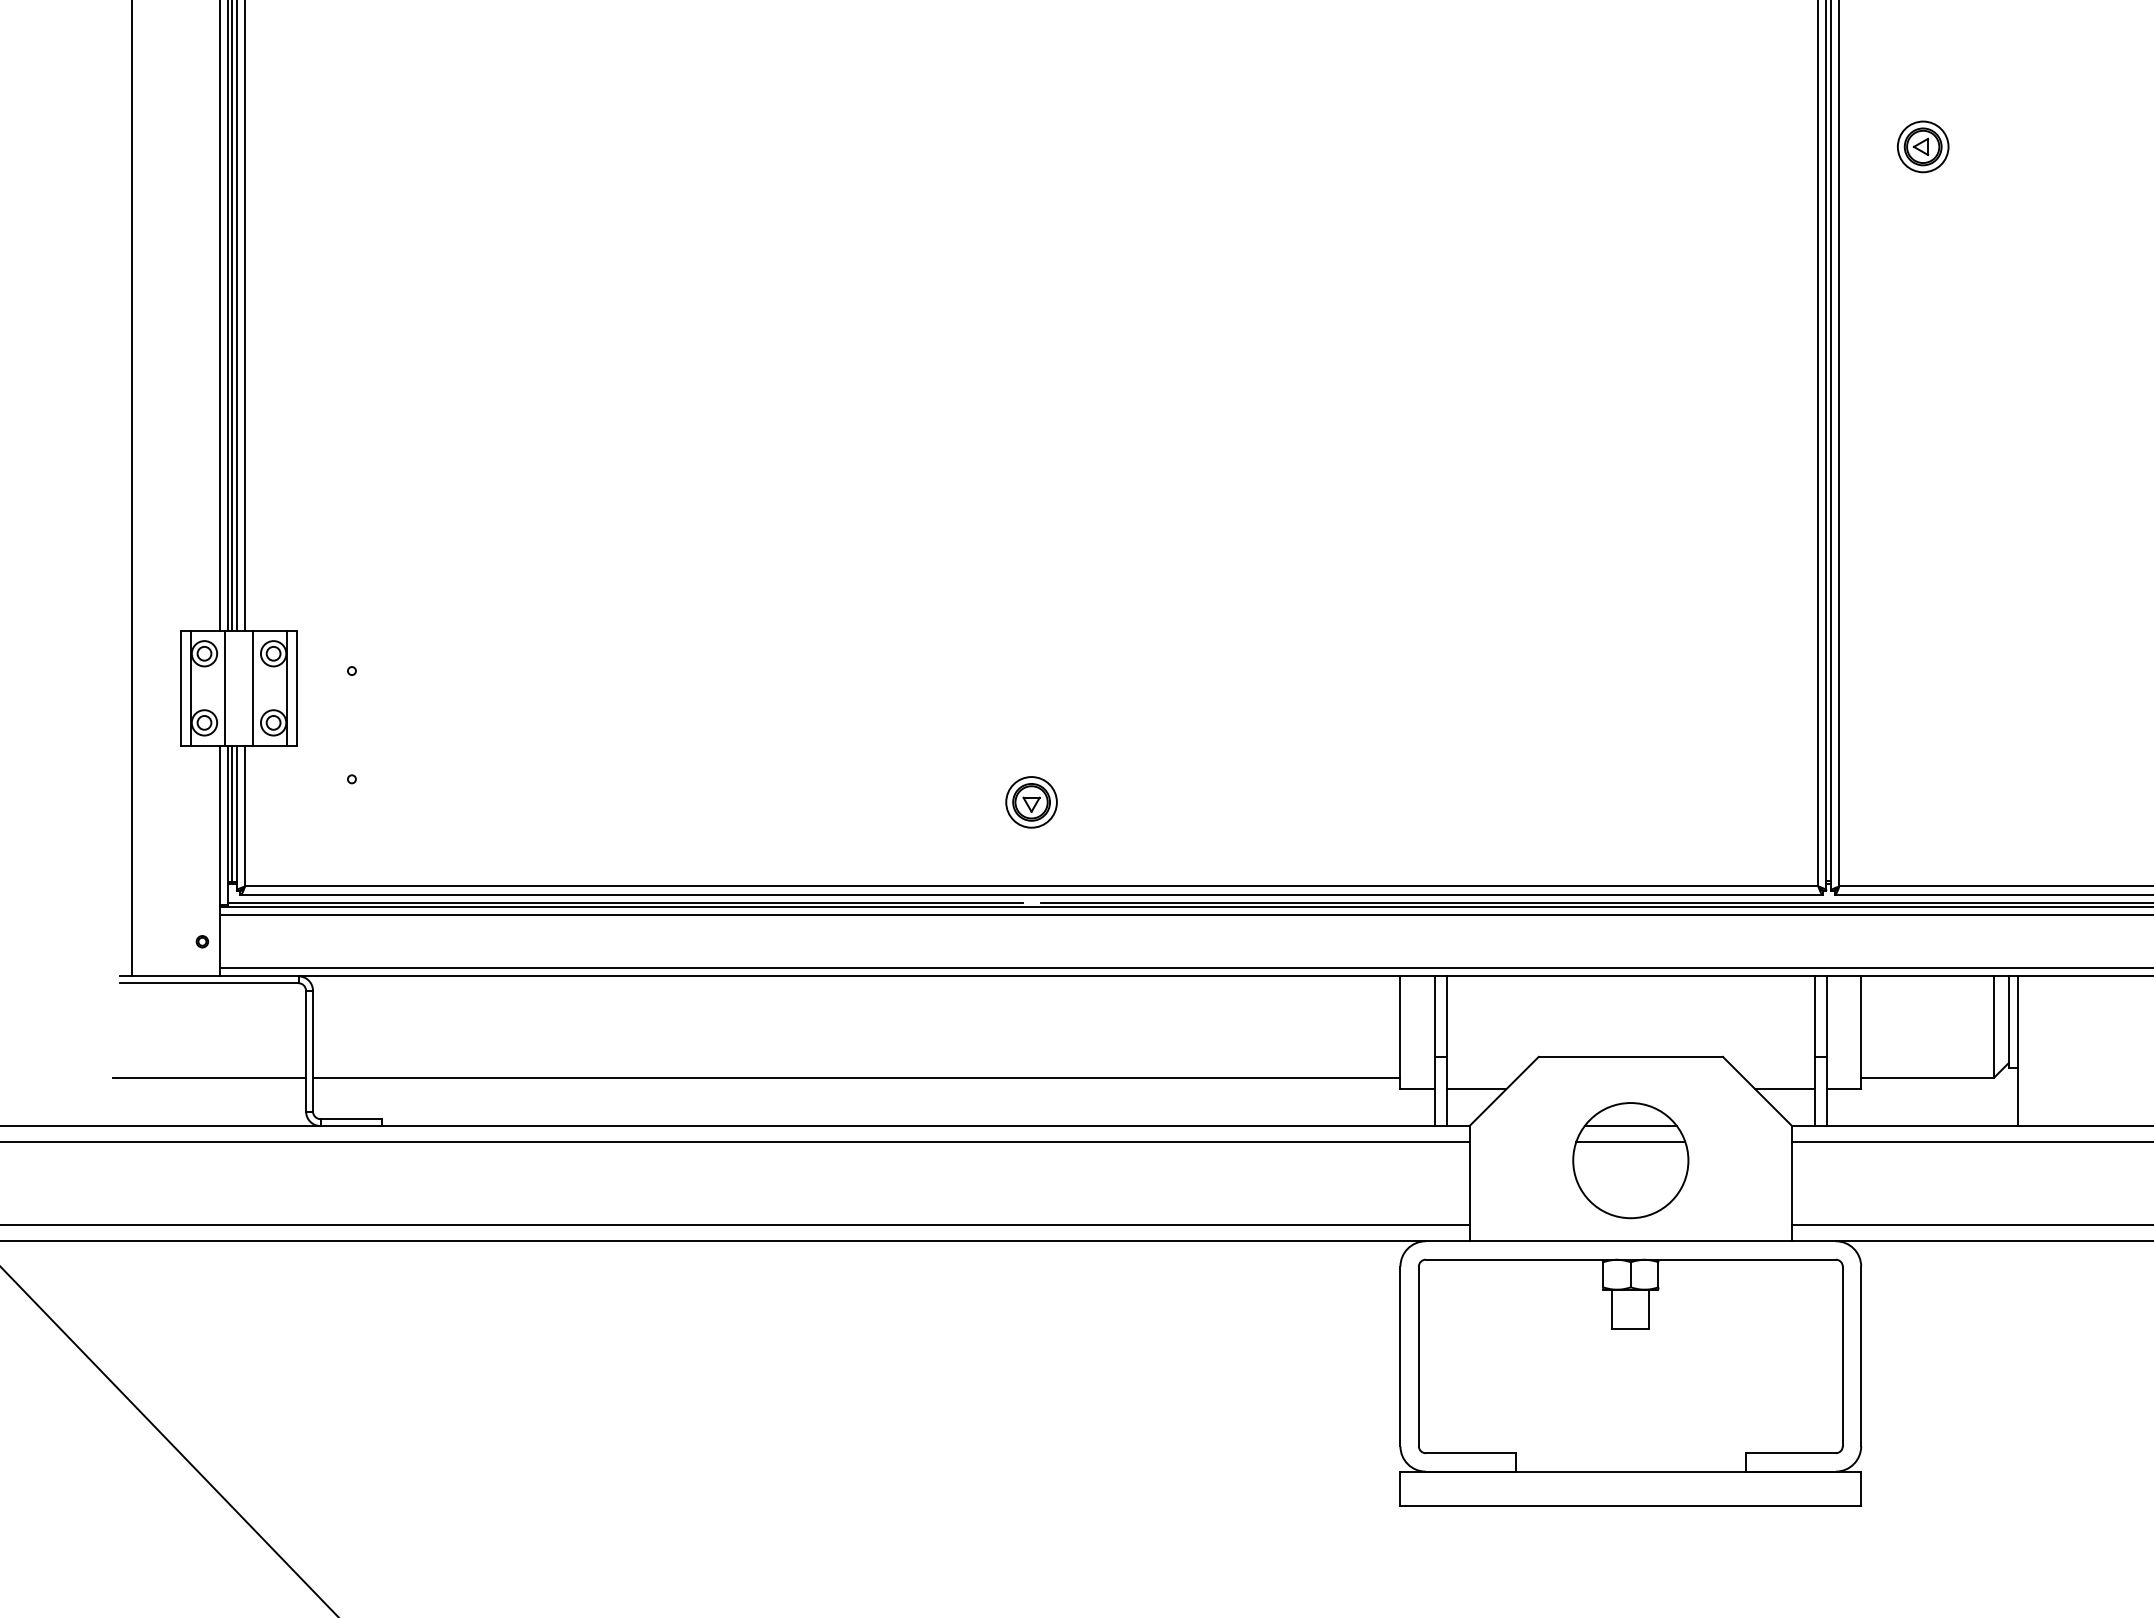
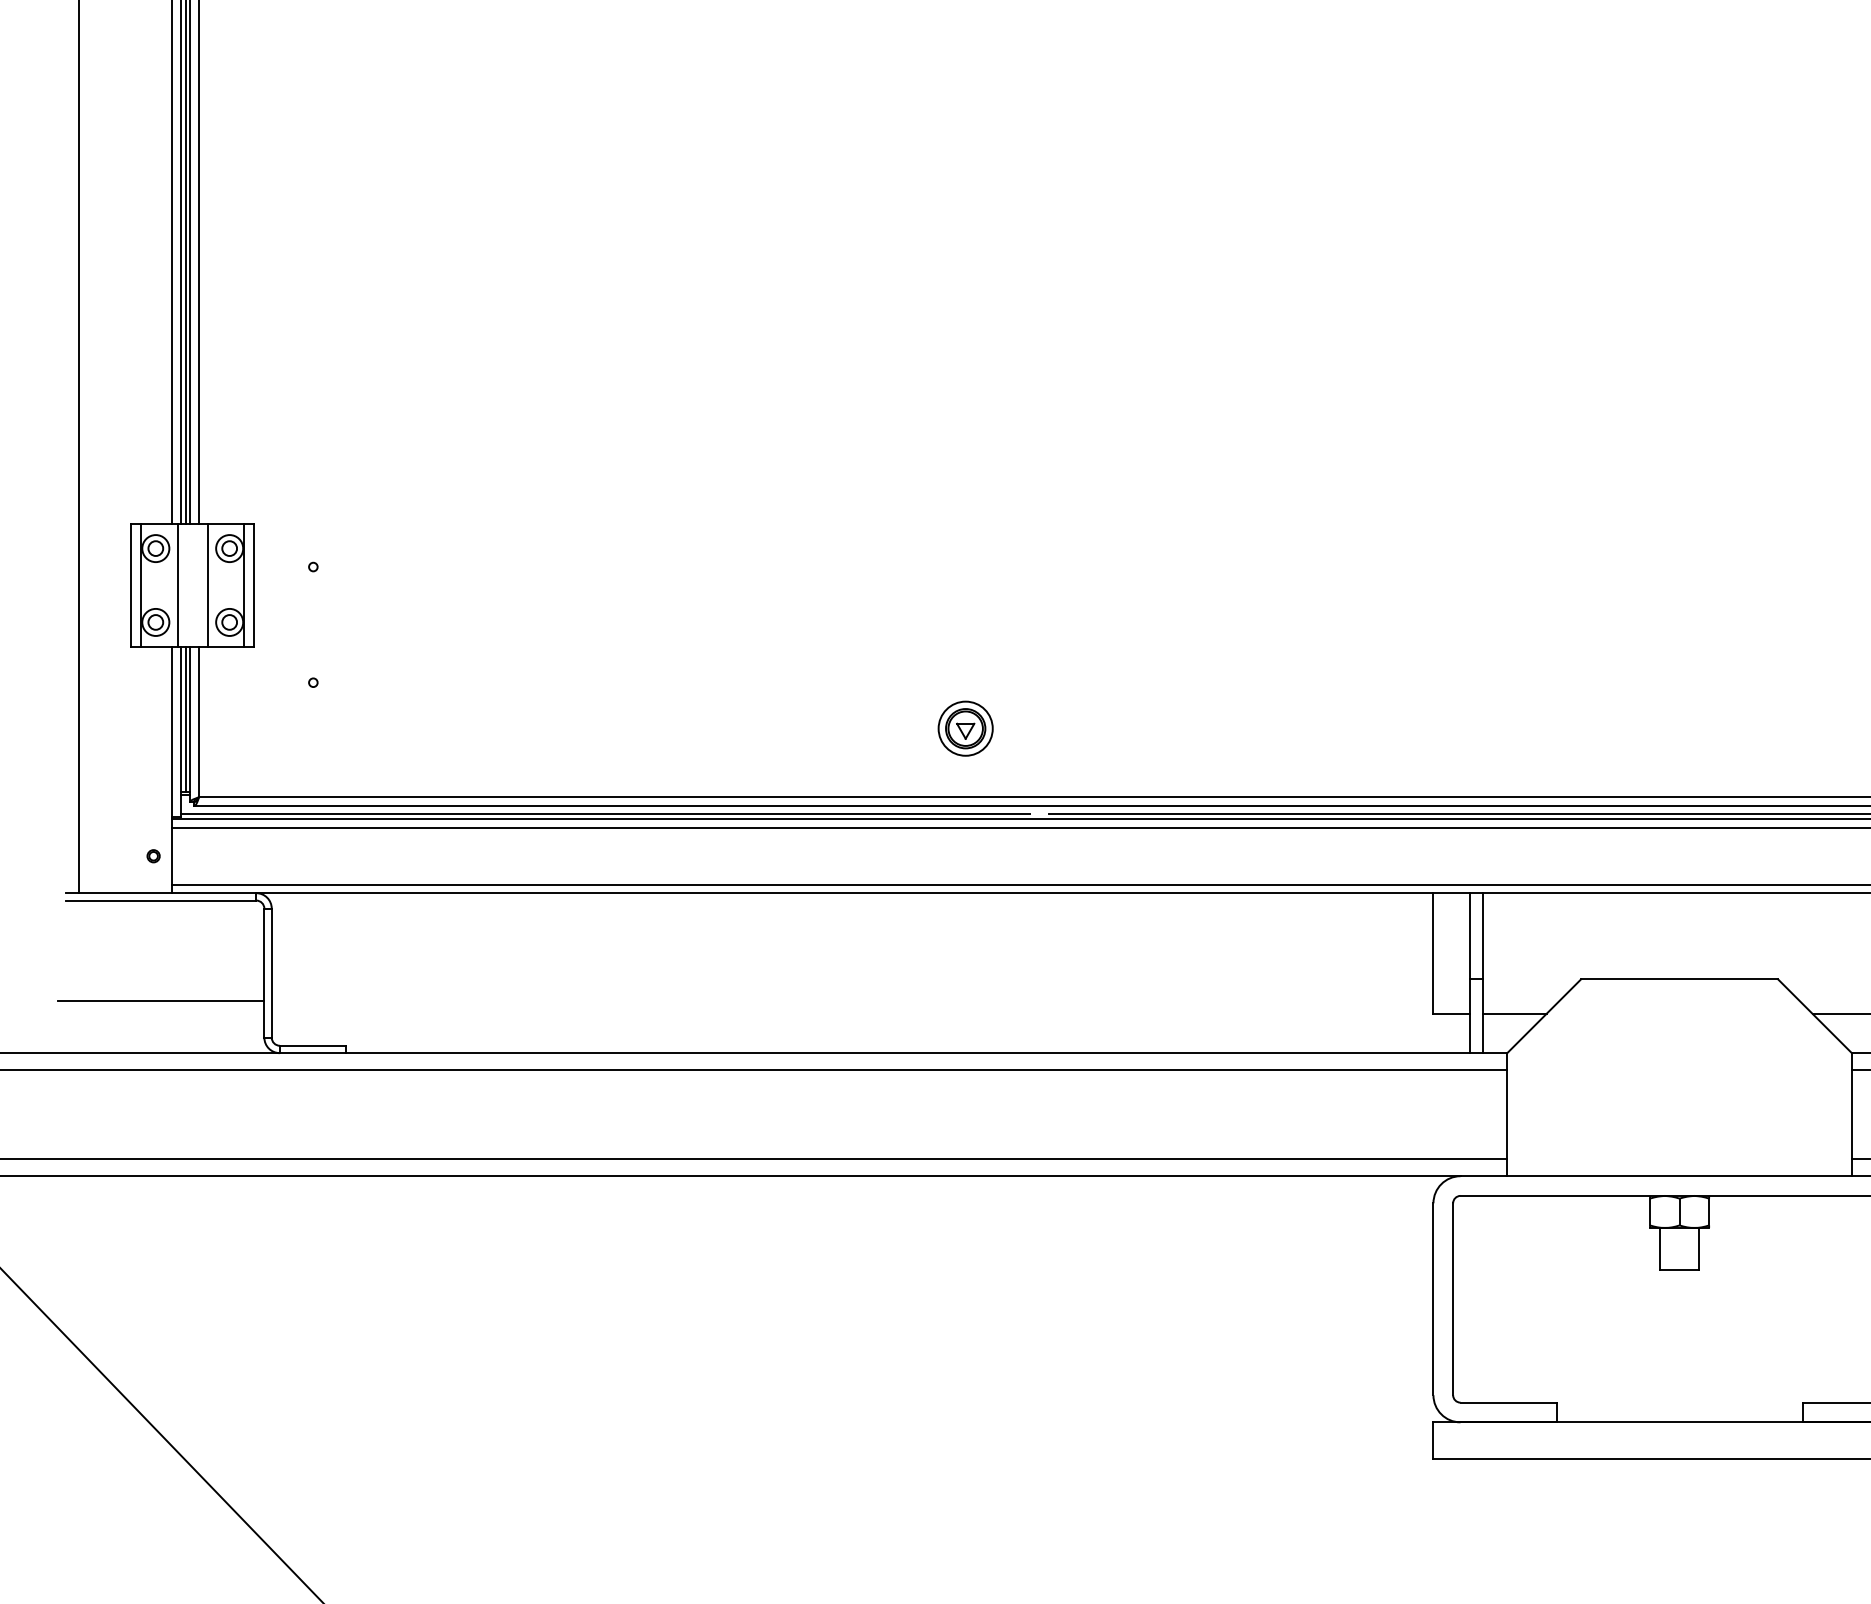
part: (1031, 802) -> (965, 728), moved
line: (856, 1077) -> (852, 1001), removed
part: (1630, 1160) -> (1679, 1089), removed

